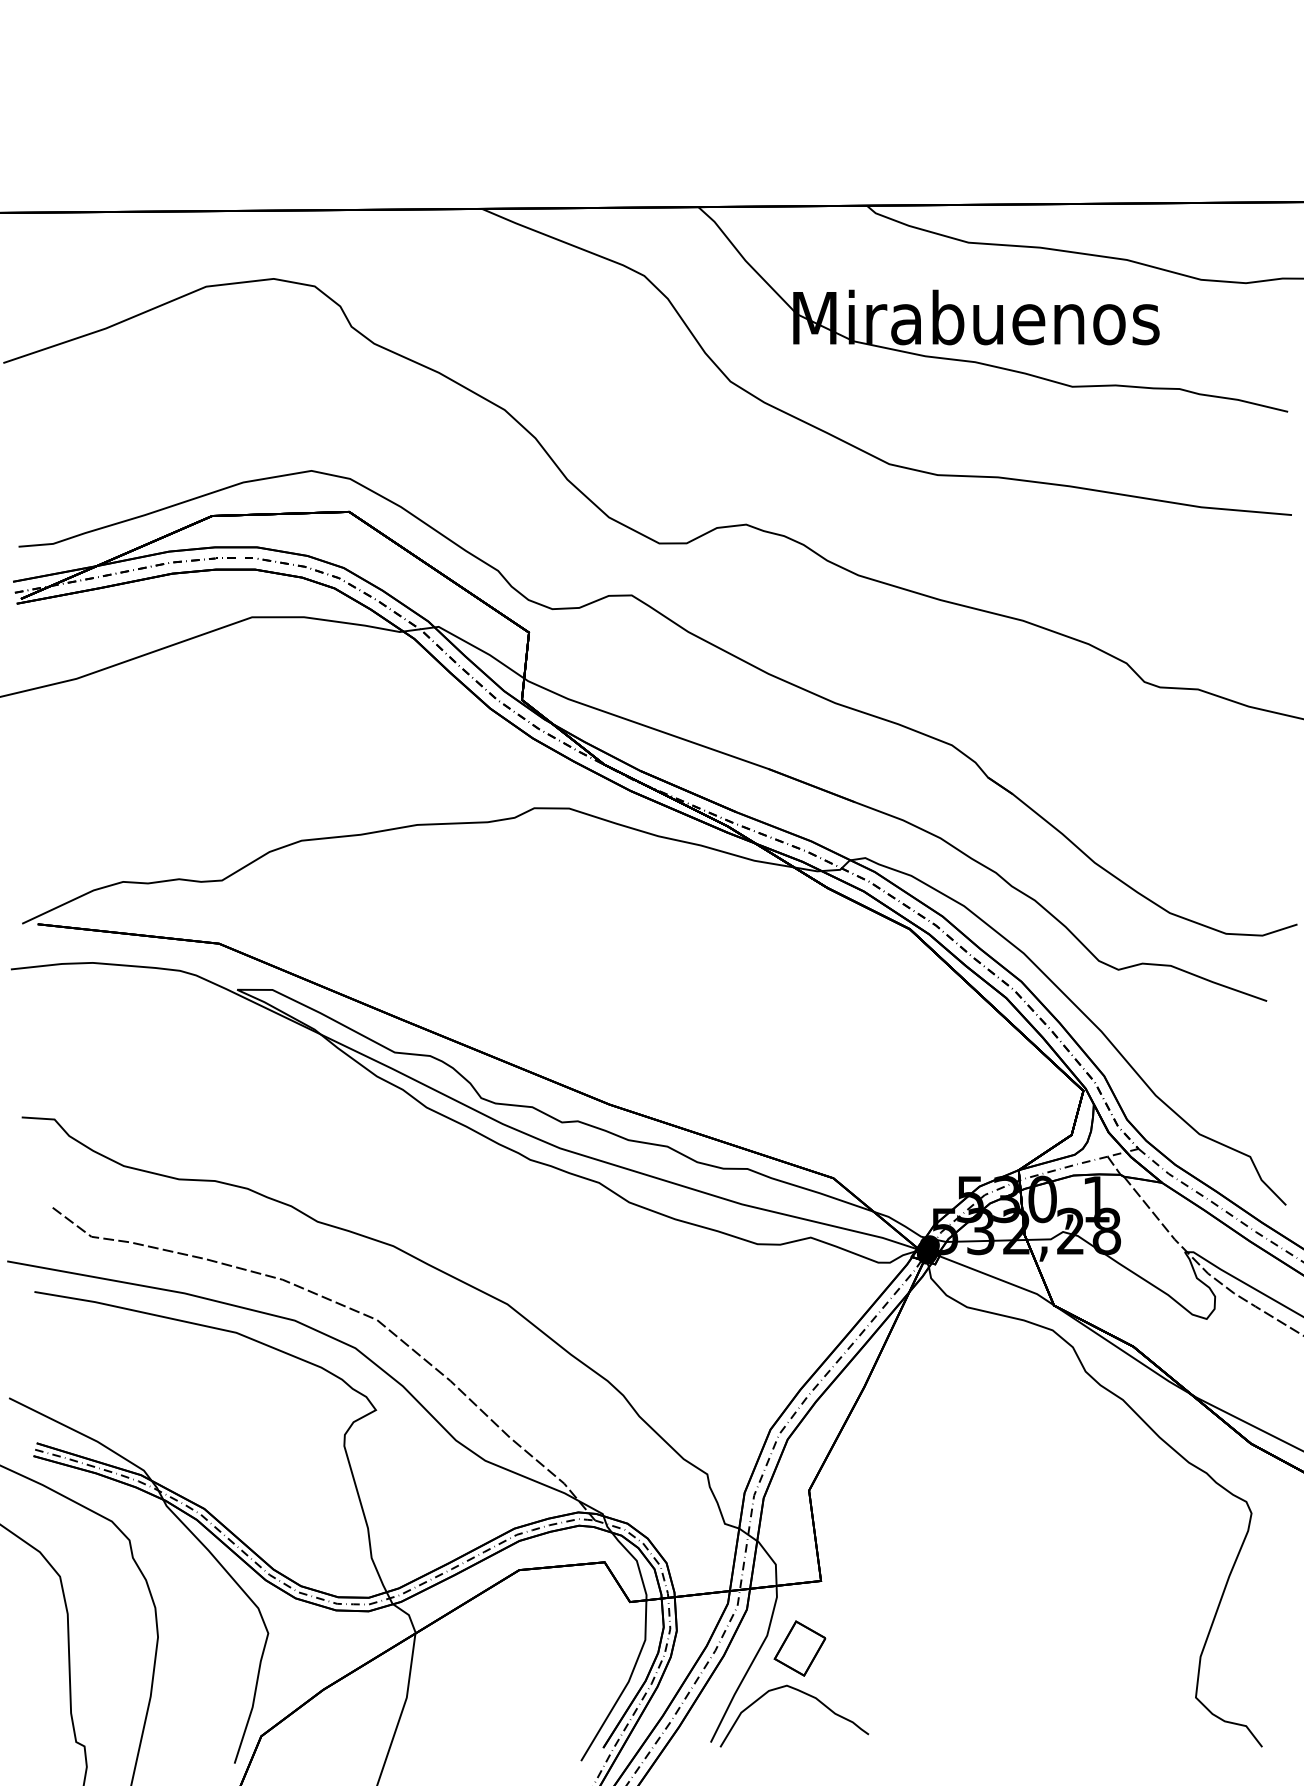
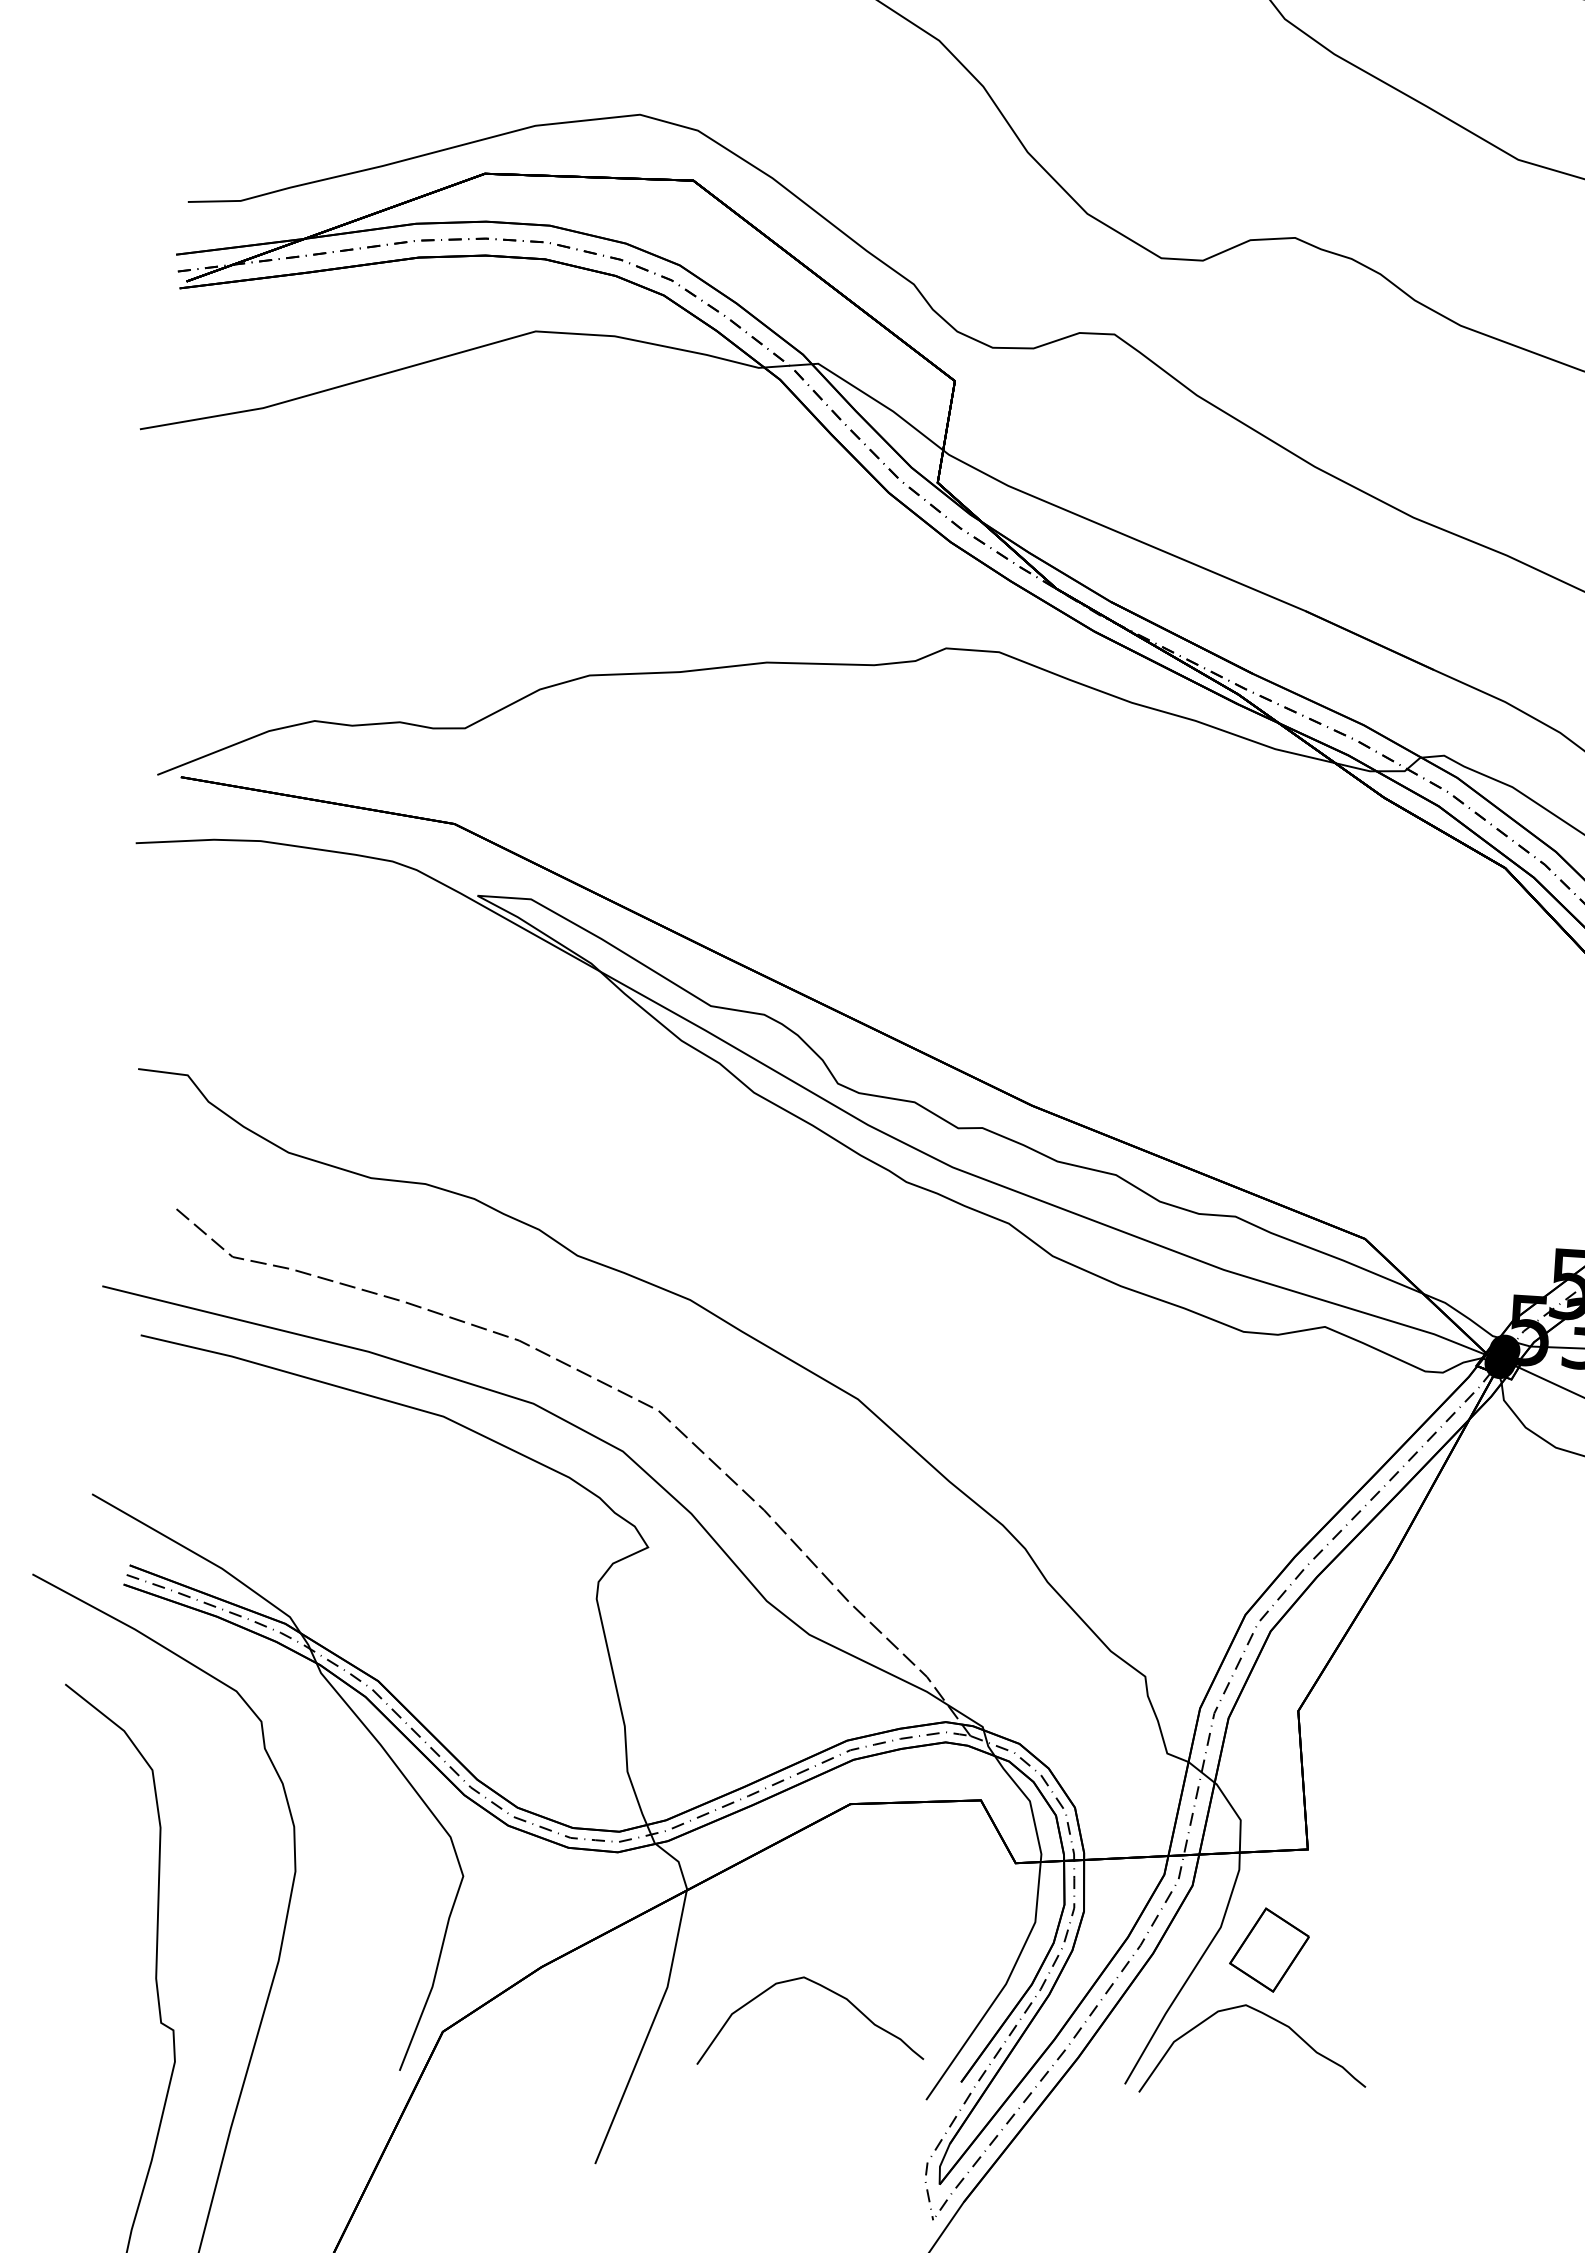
curve: (511, 1693) -> (826, 1990), added

